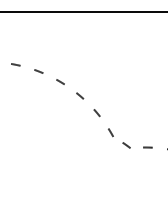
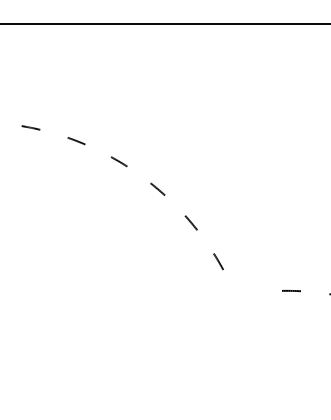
arc: (126, 145) -> (249, 286), removed

